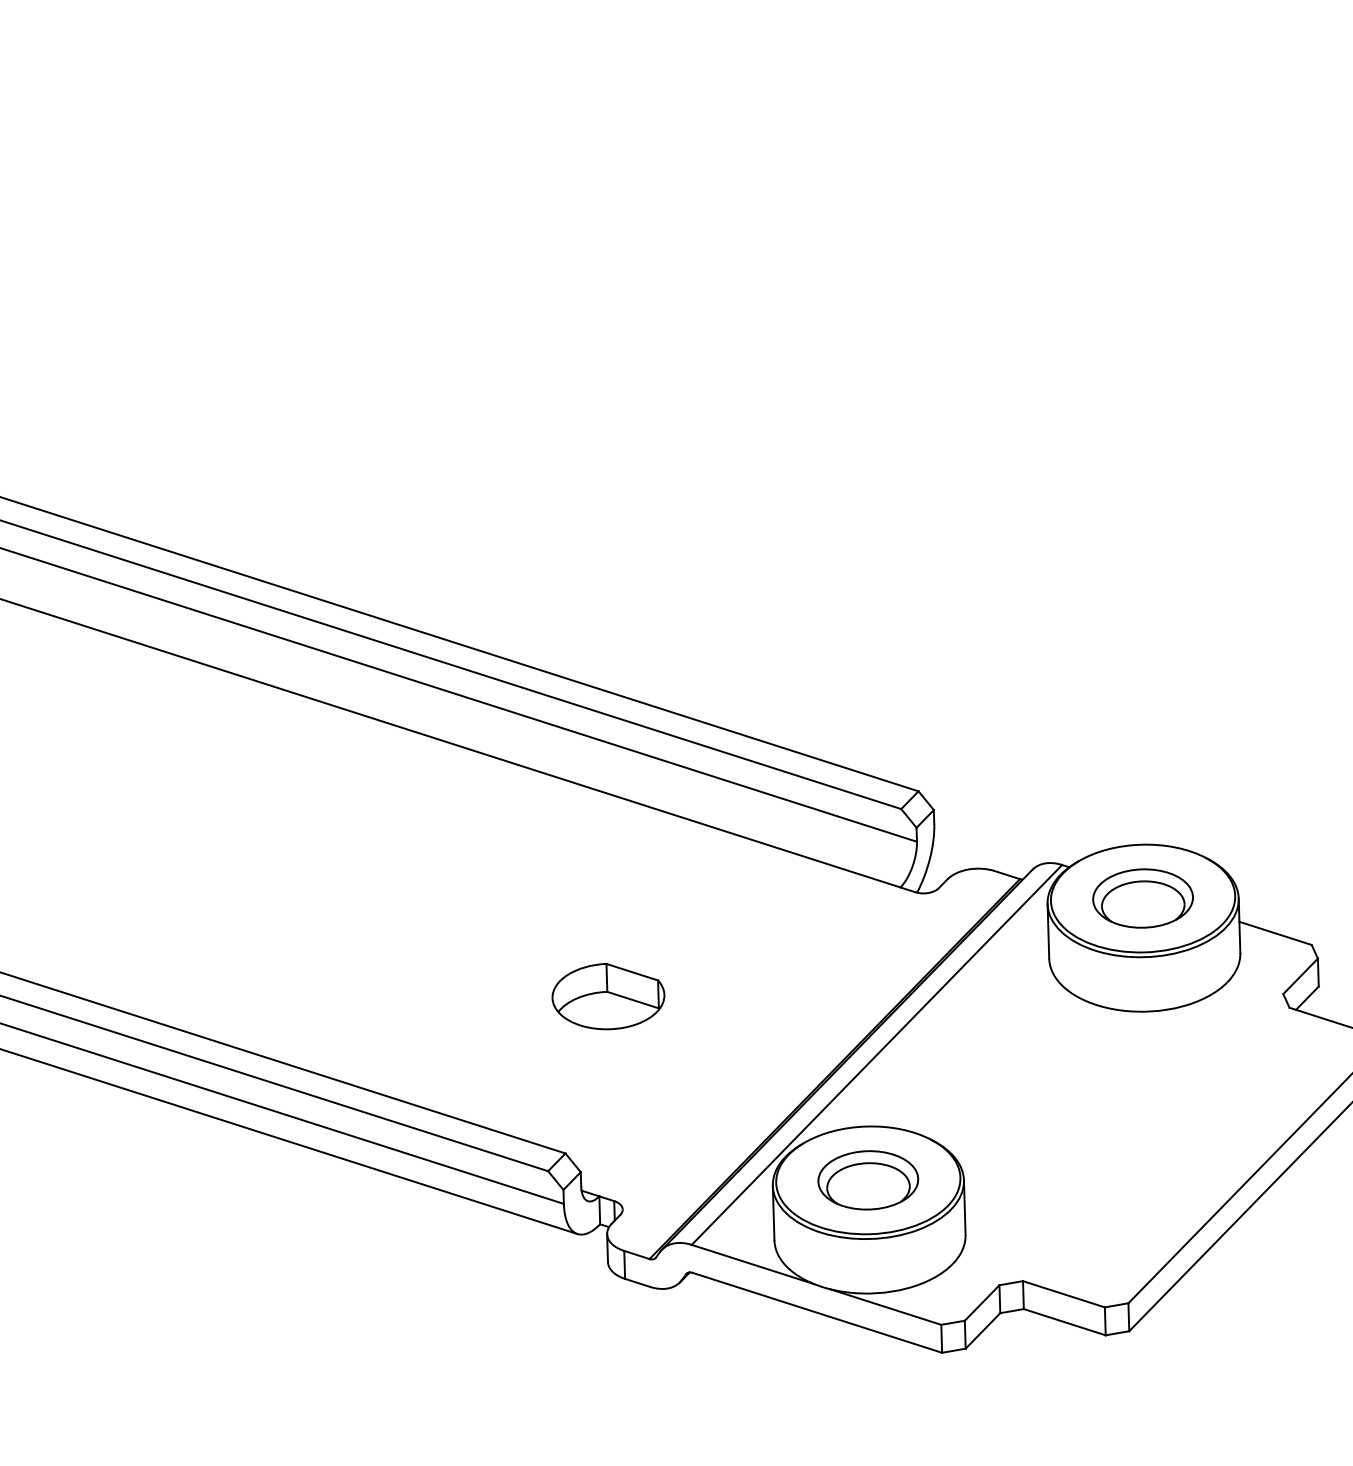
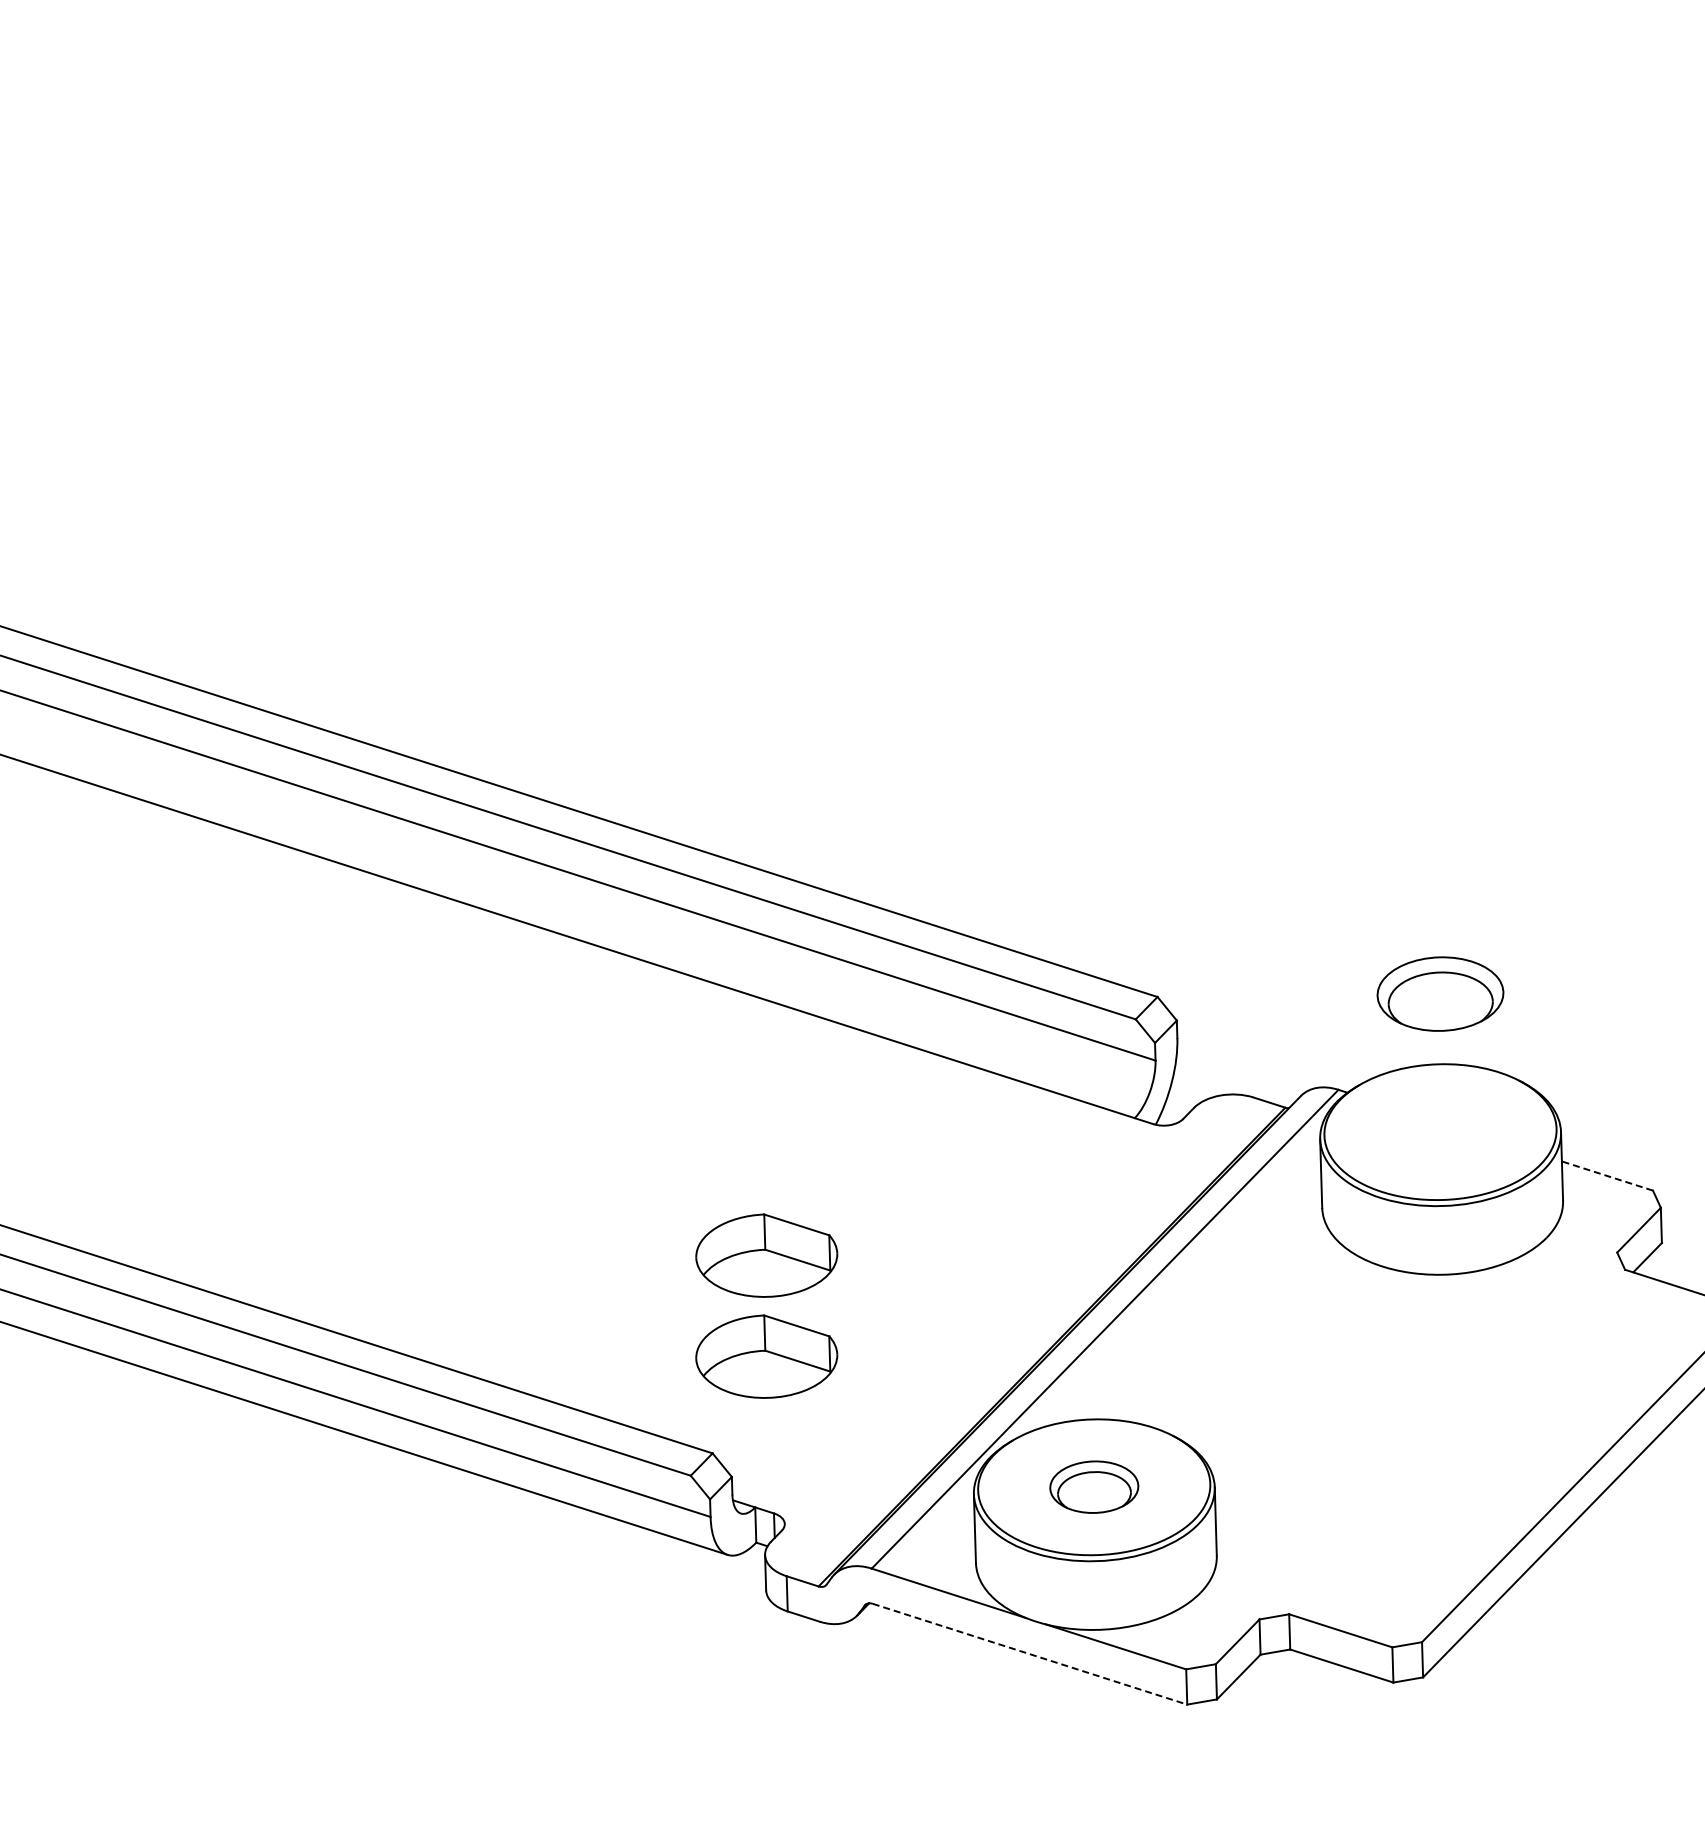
part: (1143, 898) -> (1440, 993), moved
line: (1275, 933) -> (1607, 1176), solid -> dashed
part: (608, 1076) -> (766, 1356), added
part: (868, 1179) -> (1094, 1486), size x0.7
line: (817, 1313) -> (1030, 1654), solid -> dashed

